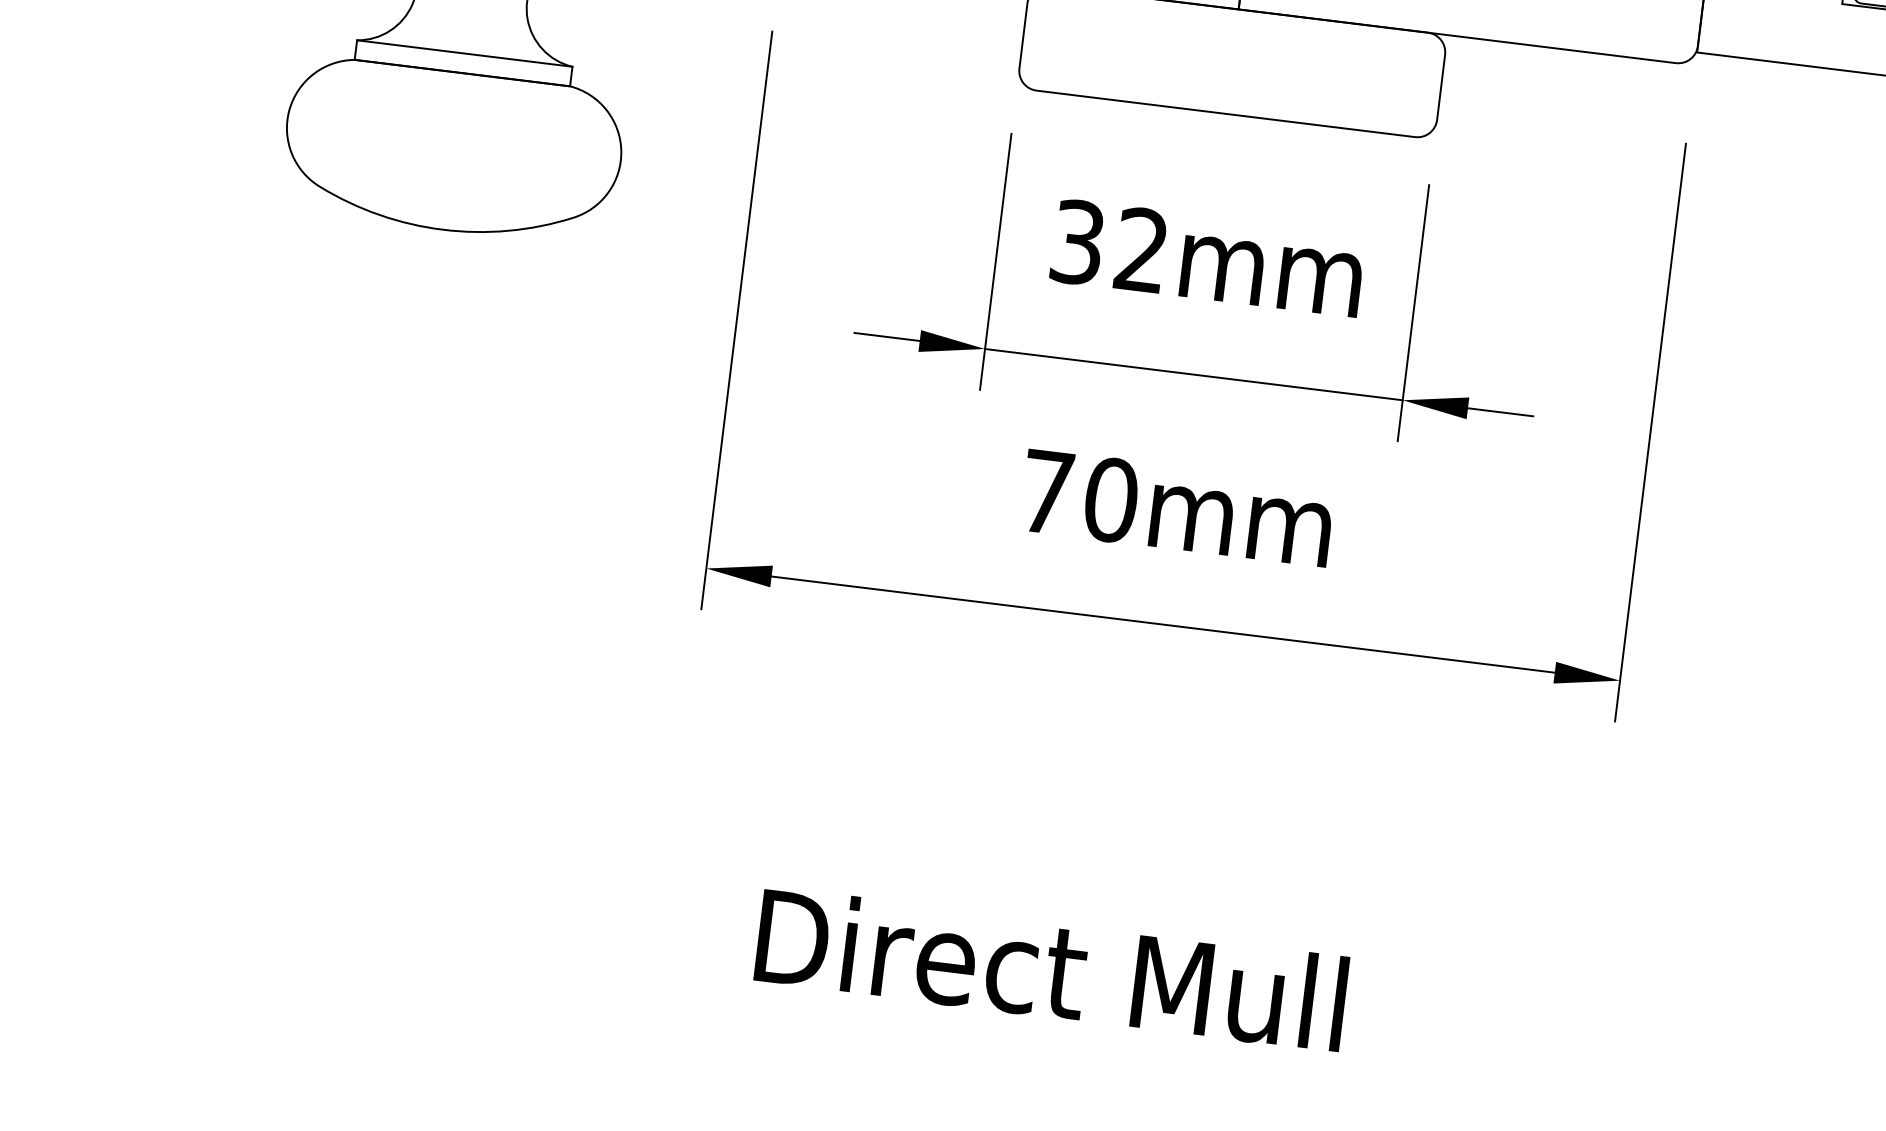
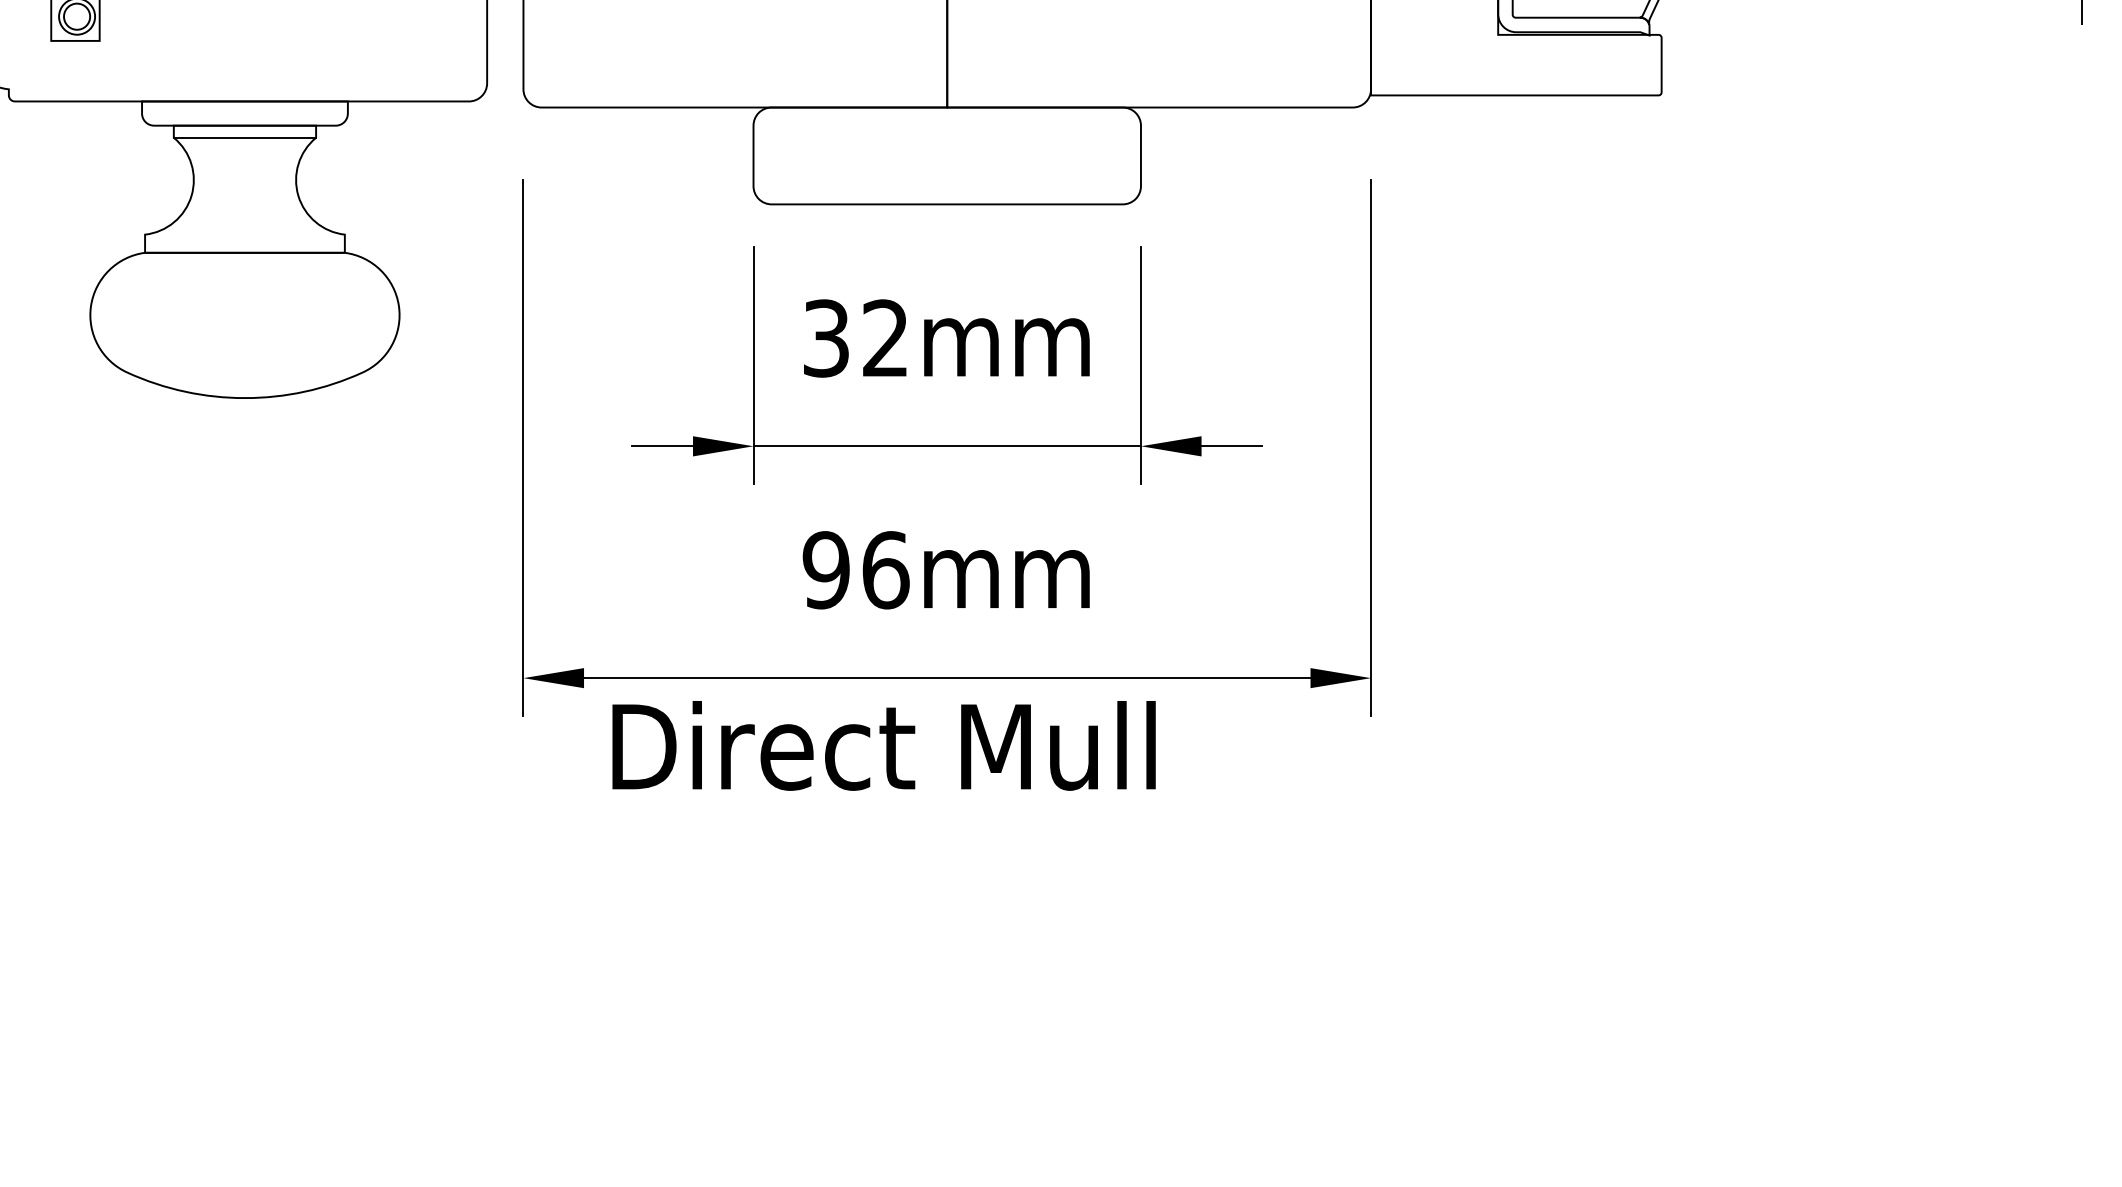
line: (464, 53) -> (244, 234), removed
text: (1078, 496) -> (855, 570), 70mm -> 96mm
text: (1051, 969) -> (883, 745), moved

